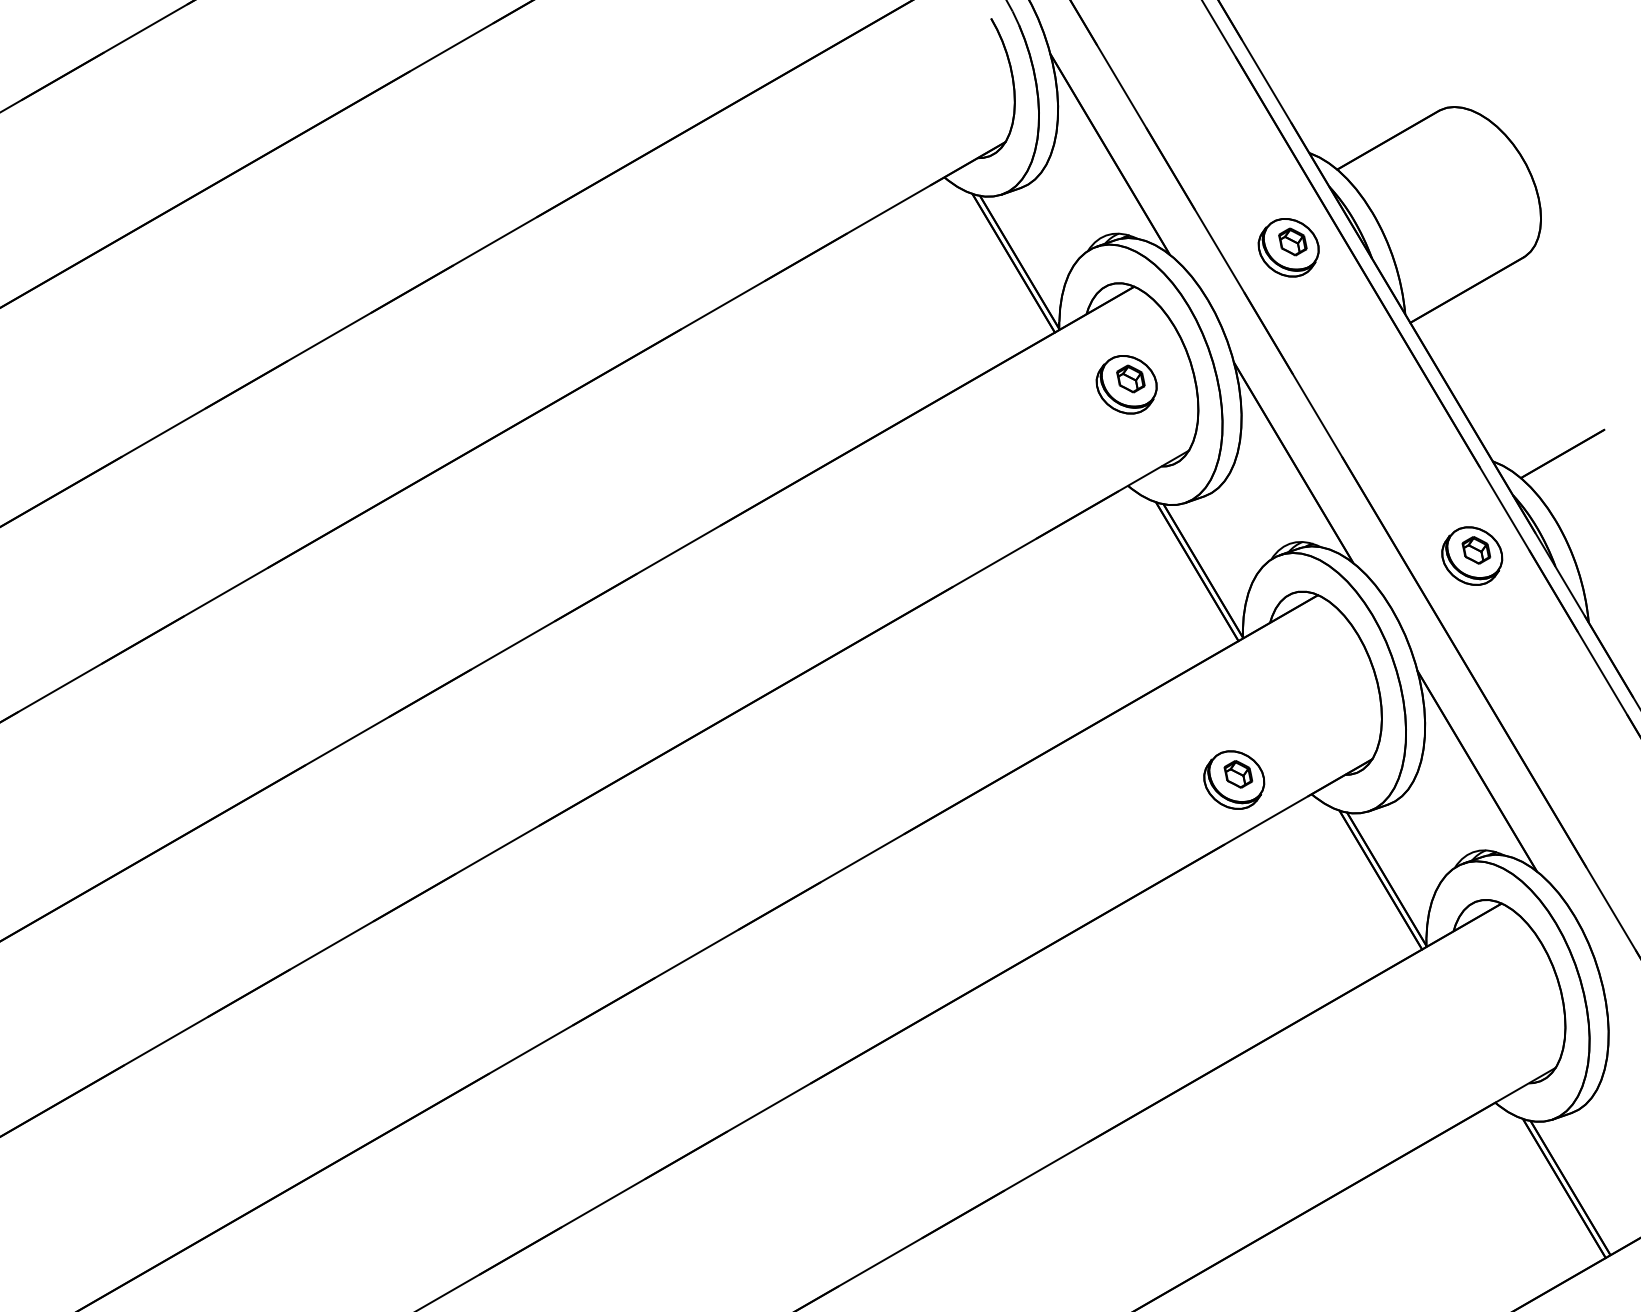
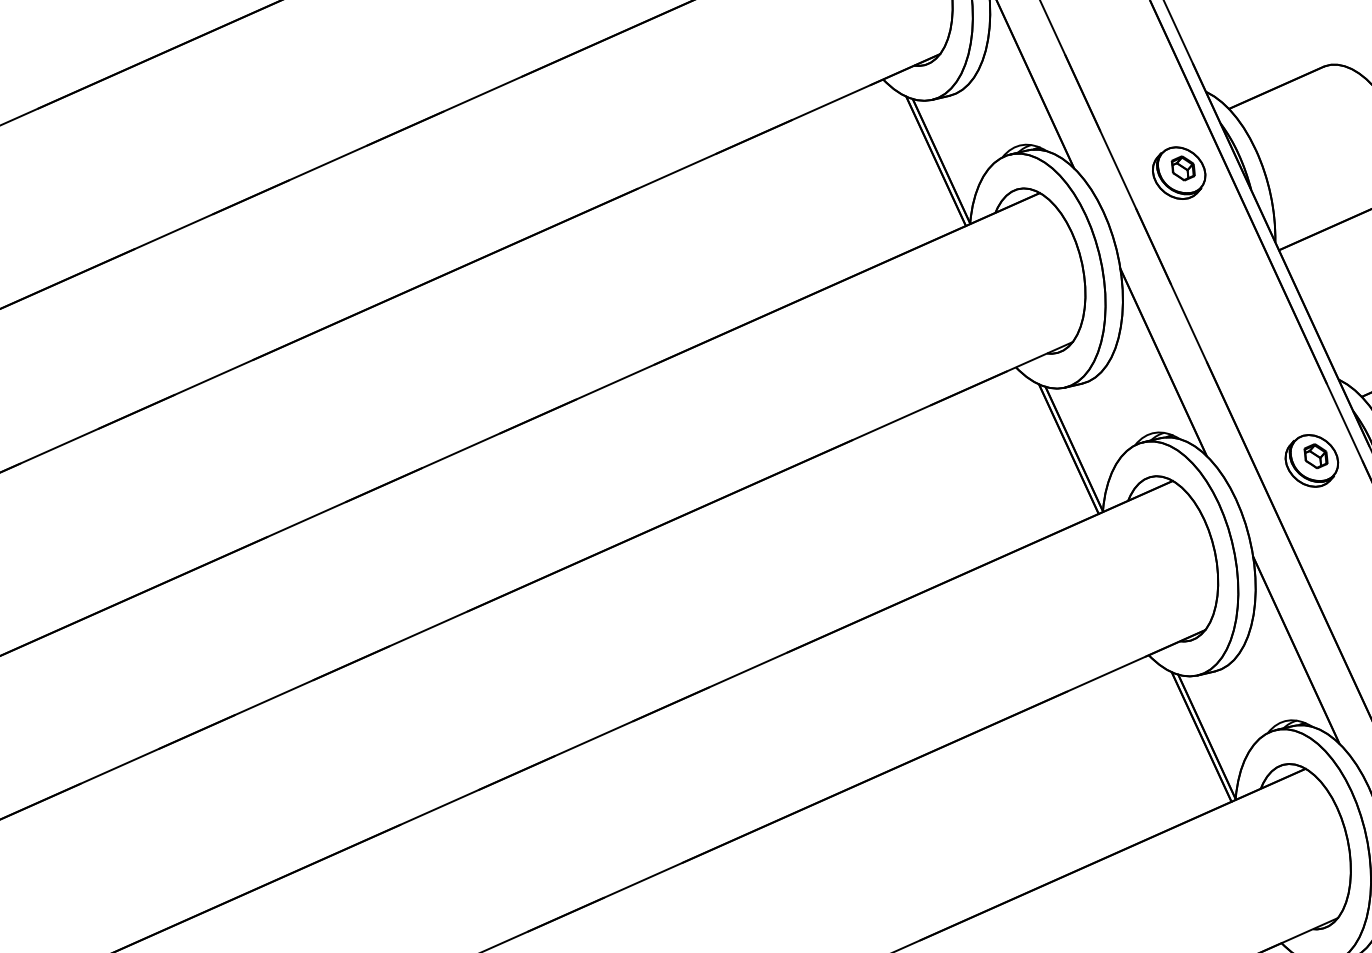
part: (1126, 384) -> (1024, 278), removed
part: (1234, 779) -> (1082, 635), removed

